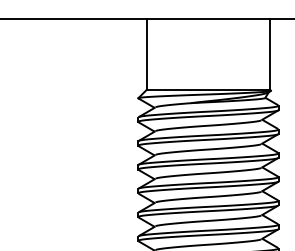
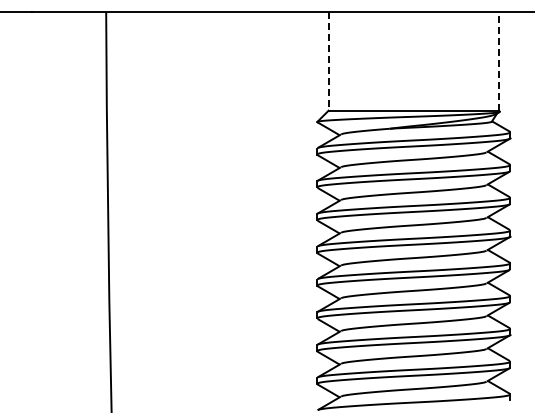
line: (269, 54) -> (498, 61), solid -> dashed
line: (146, 55) -> (328, 62), solid -> dashed

